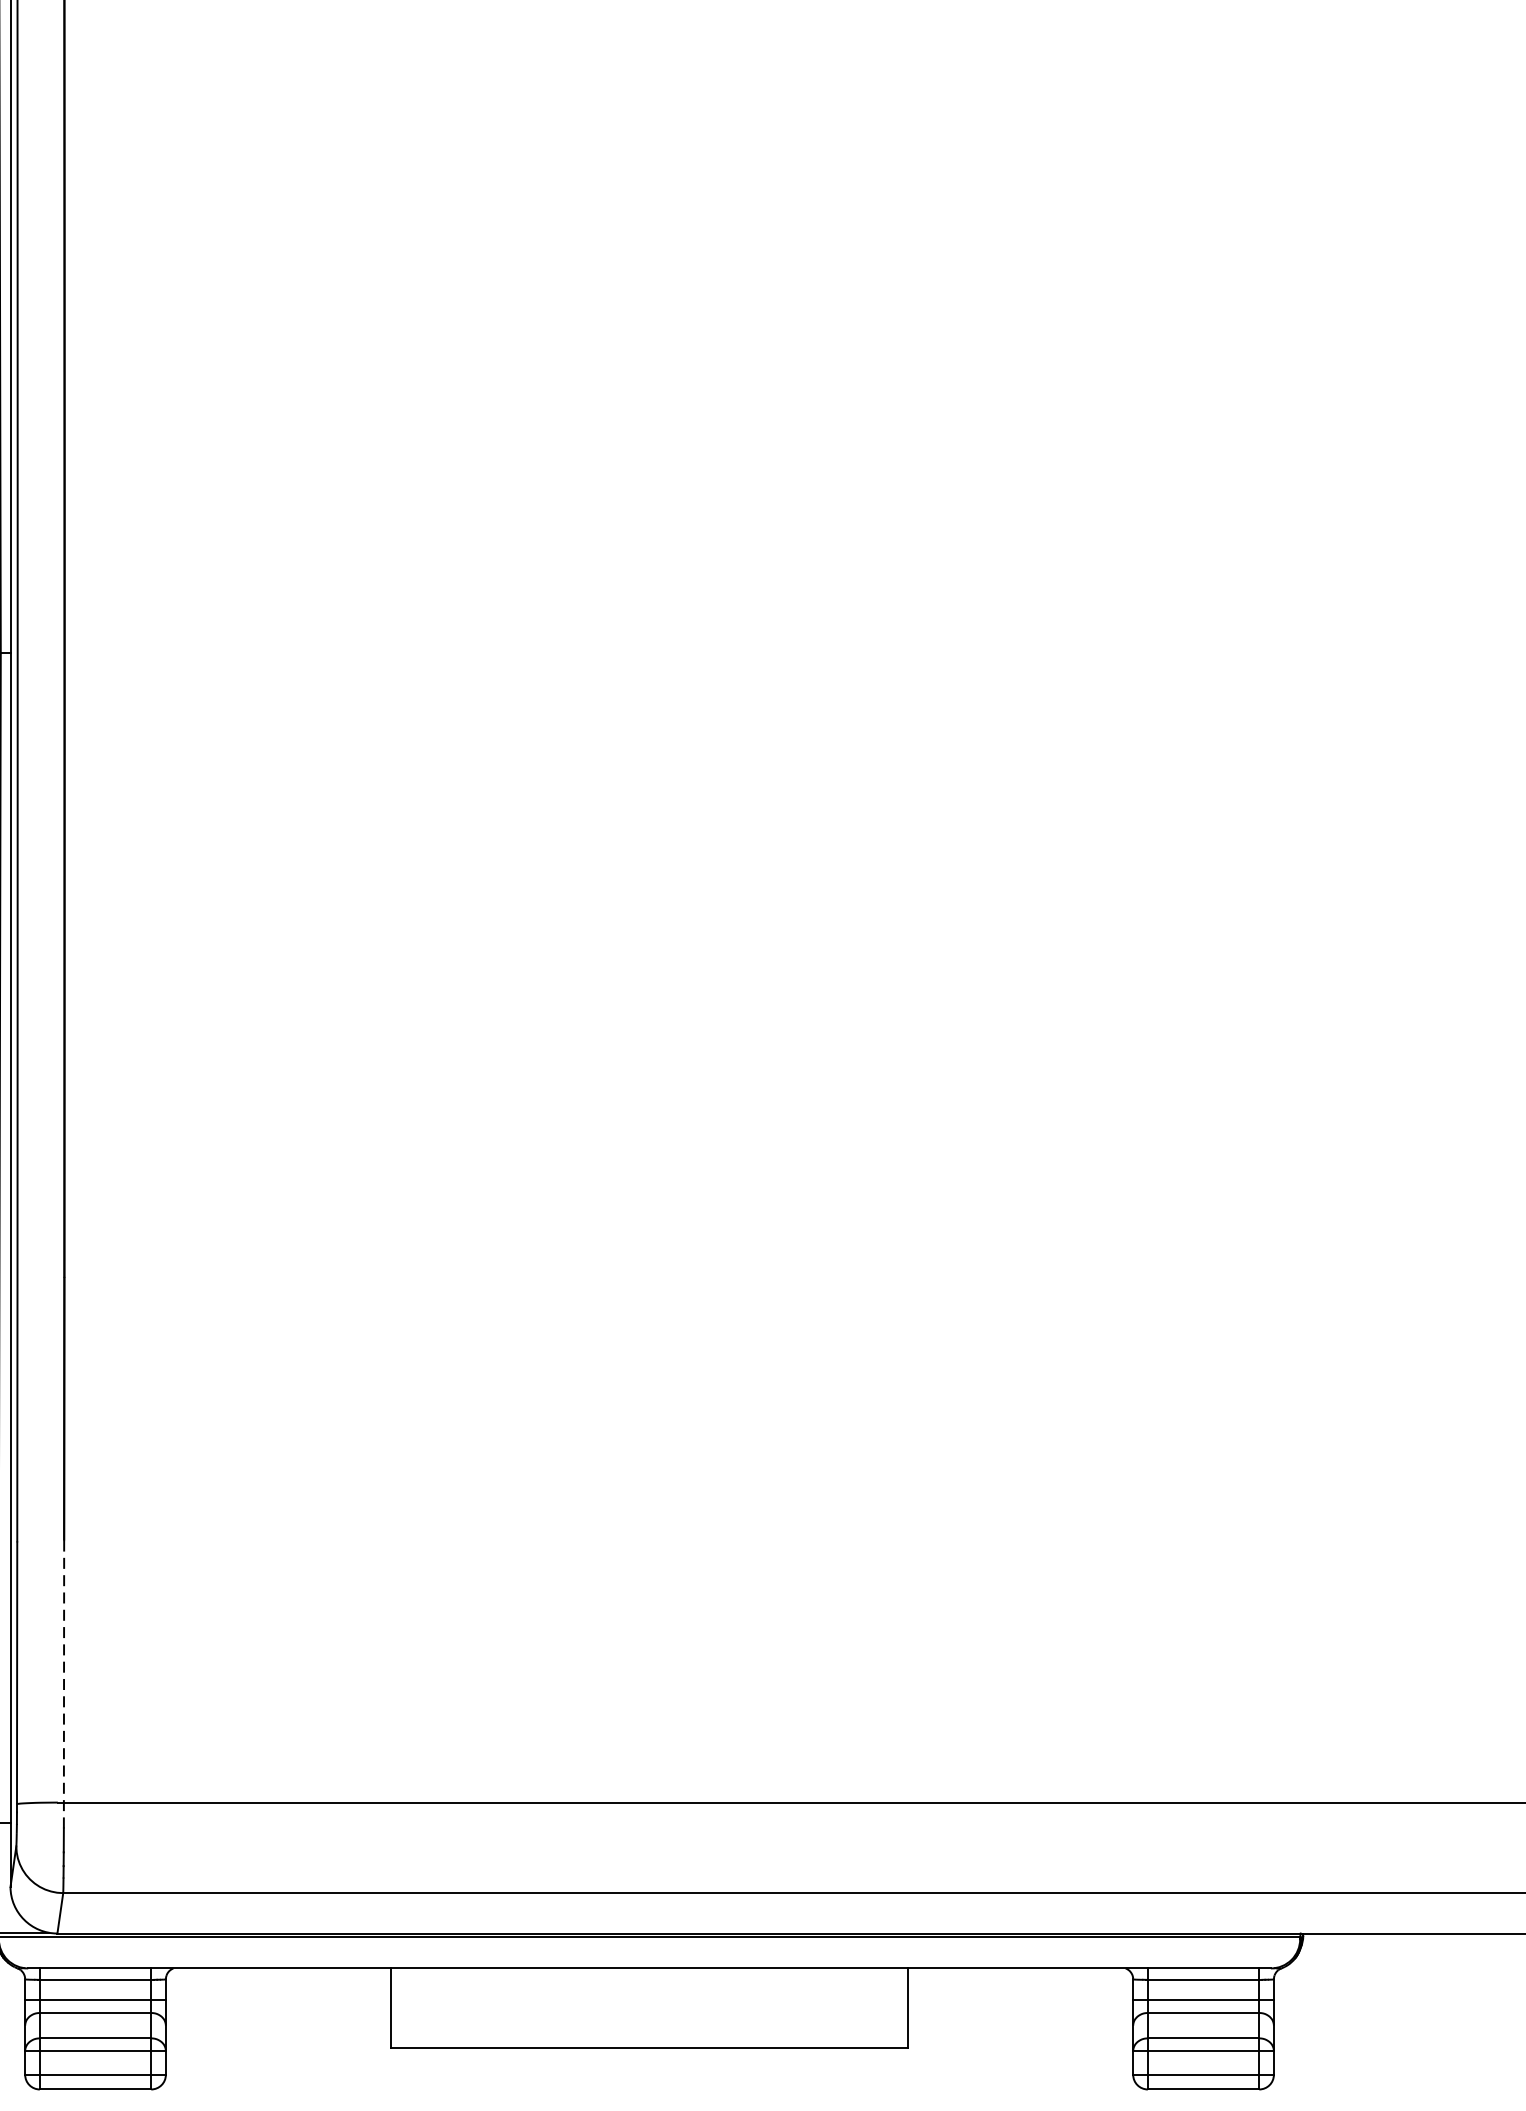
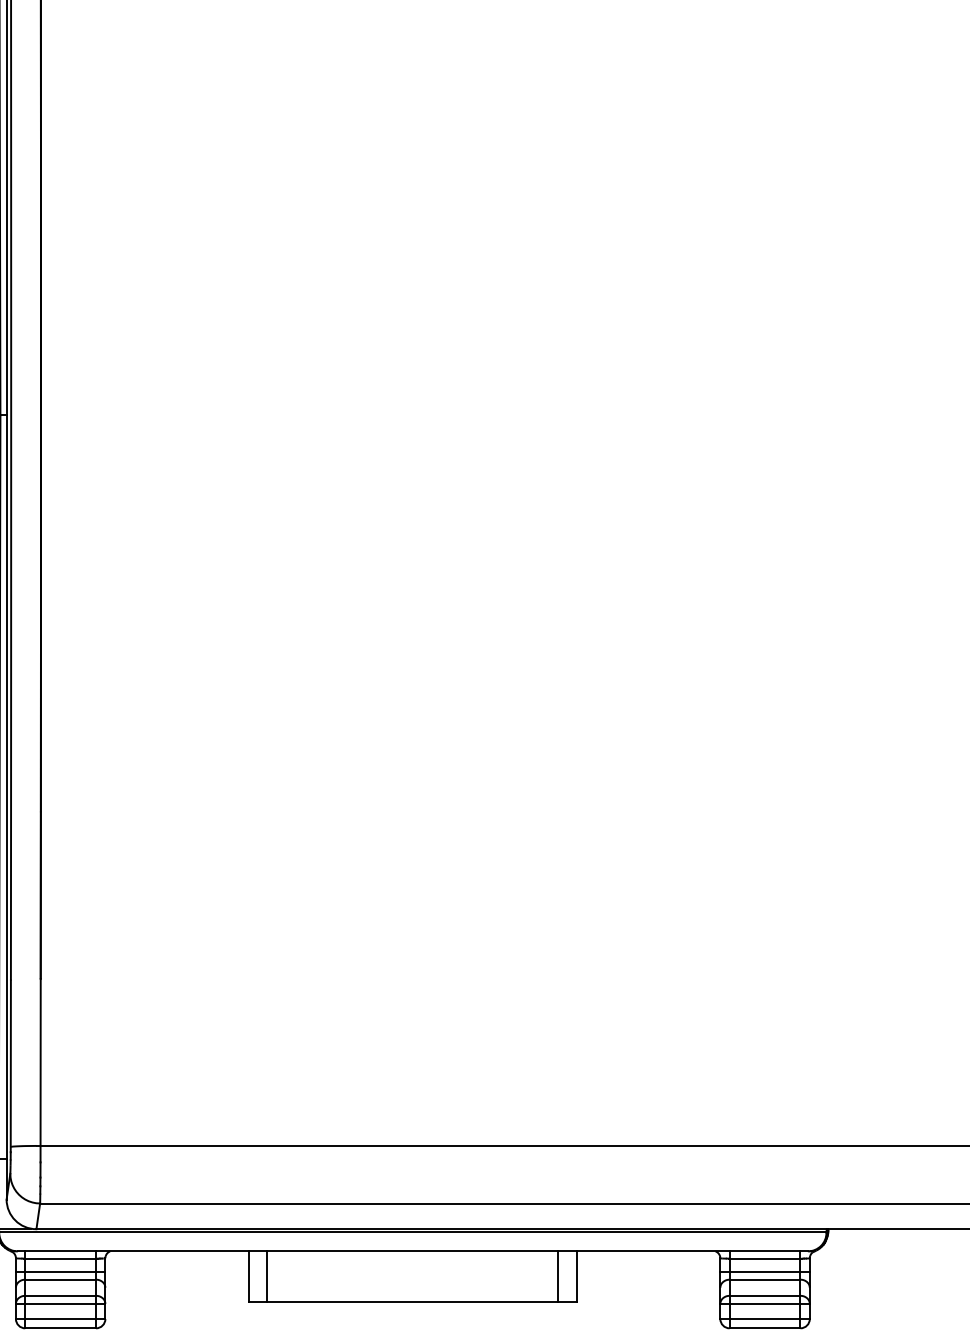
line: (63, 1683) -> (40, 1070), dashed -> solid
line: (420, 2007) -> (267, 1276), added
line: (878, 2007) -> (558, 1276), added

